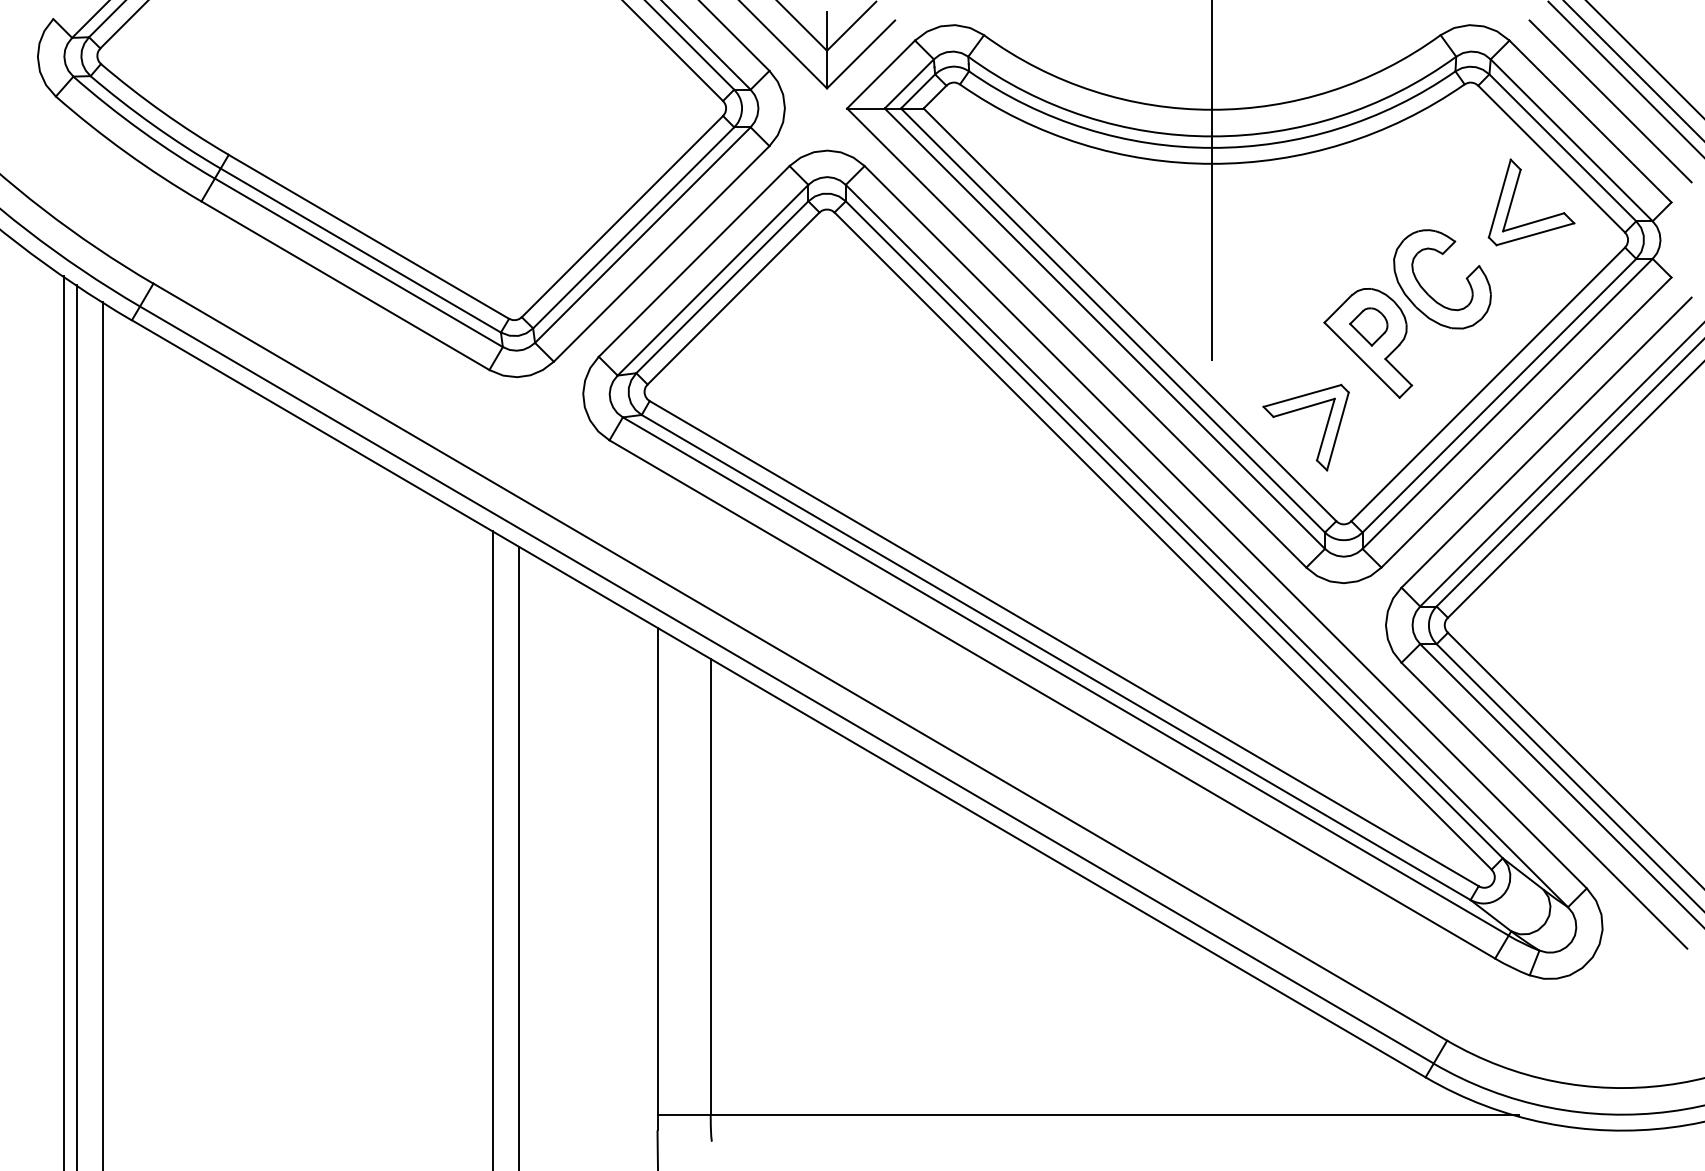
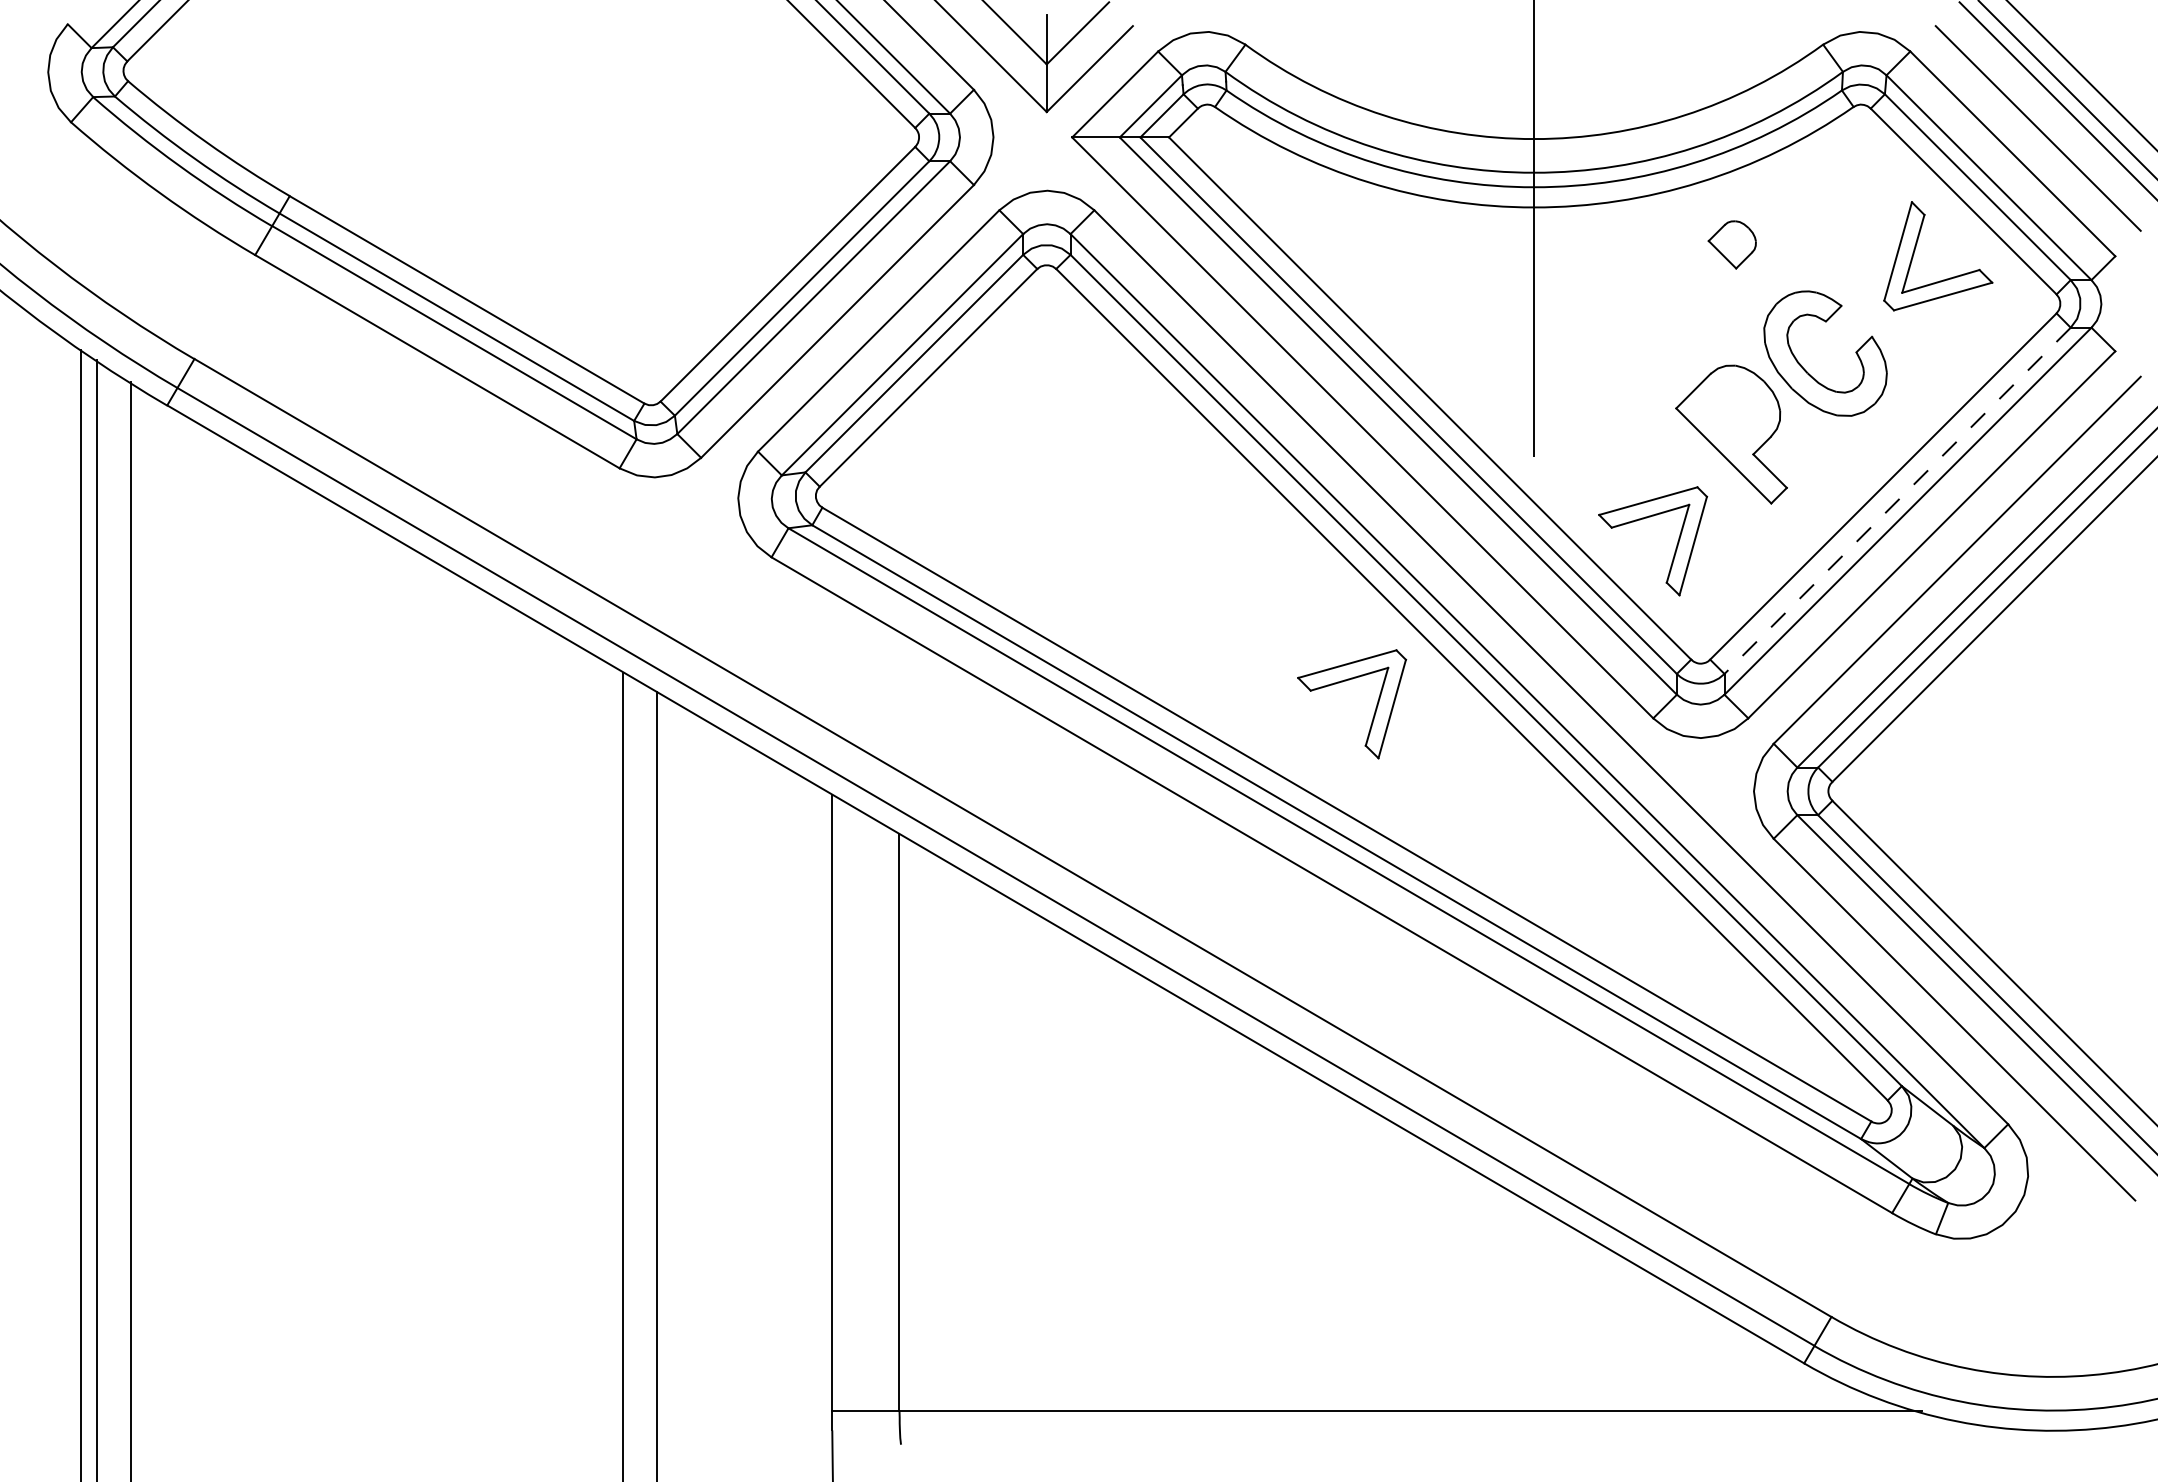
part: (1368, 326) -> (1731, 244), moved
line: (1499, 395) -> (1897, 500), solid -> dashed
part: (1086, 562) -> (1374, 711), added

